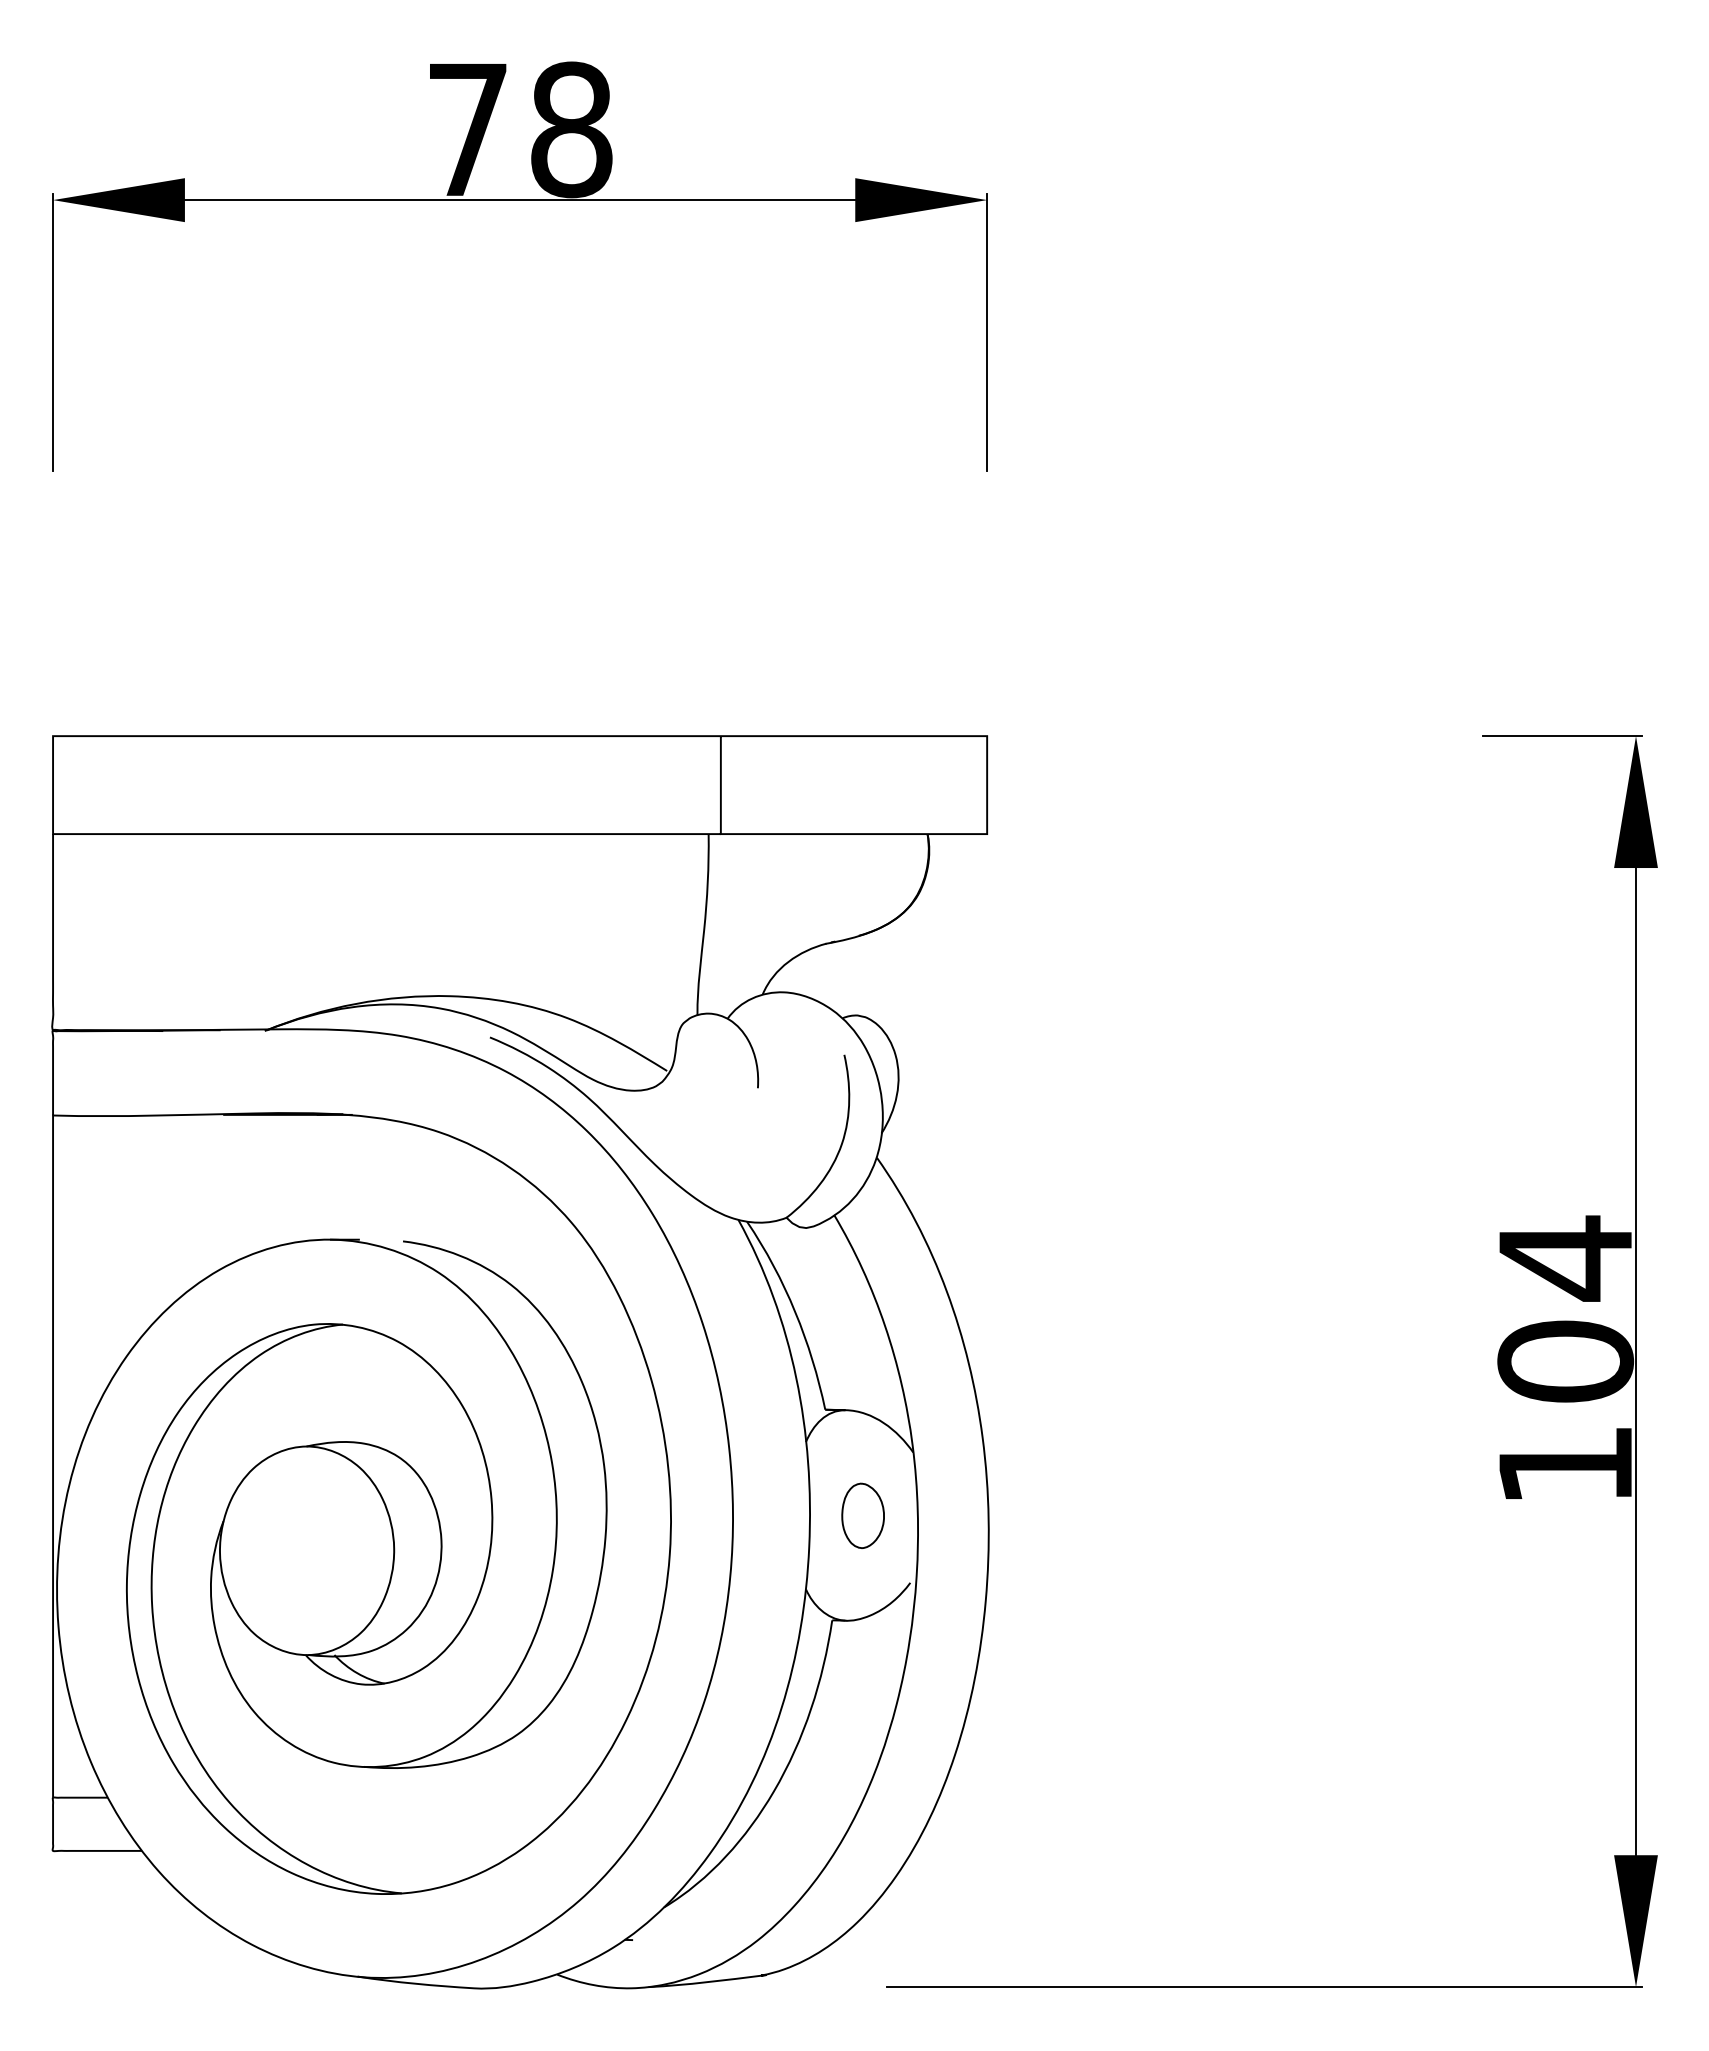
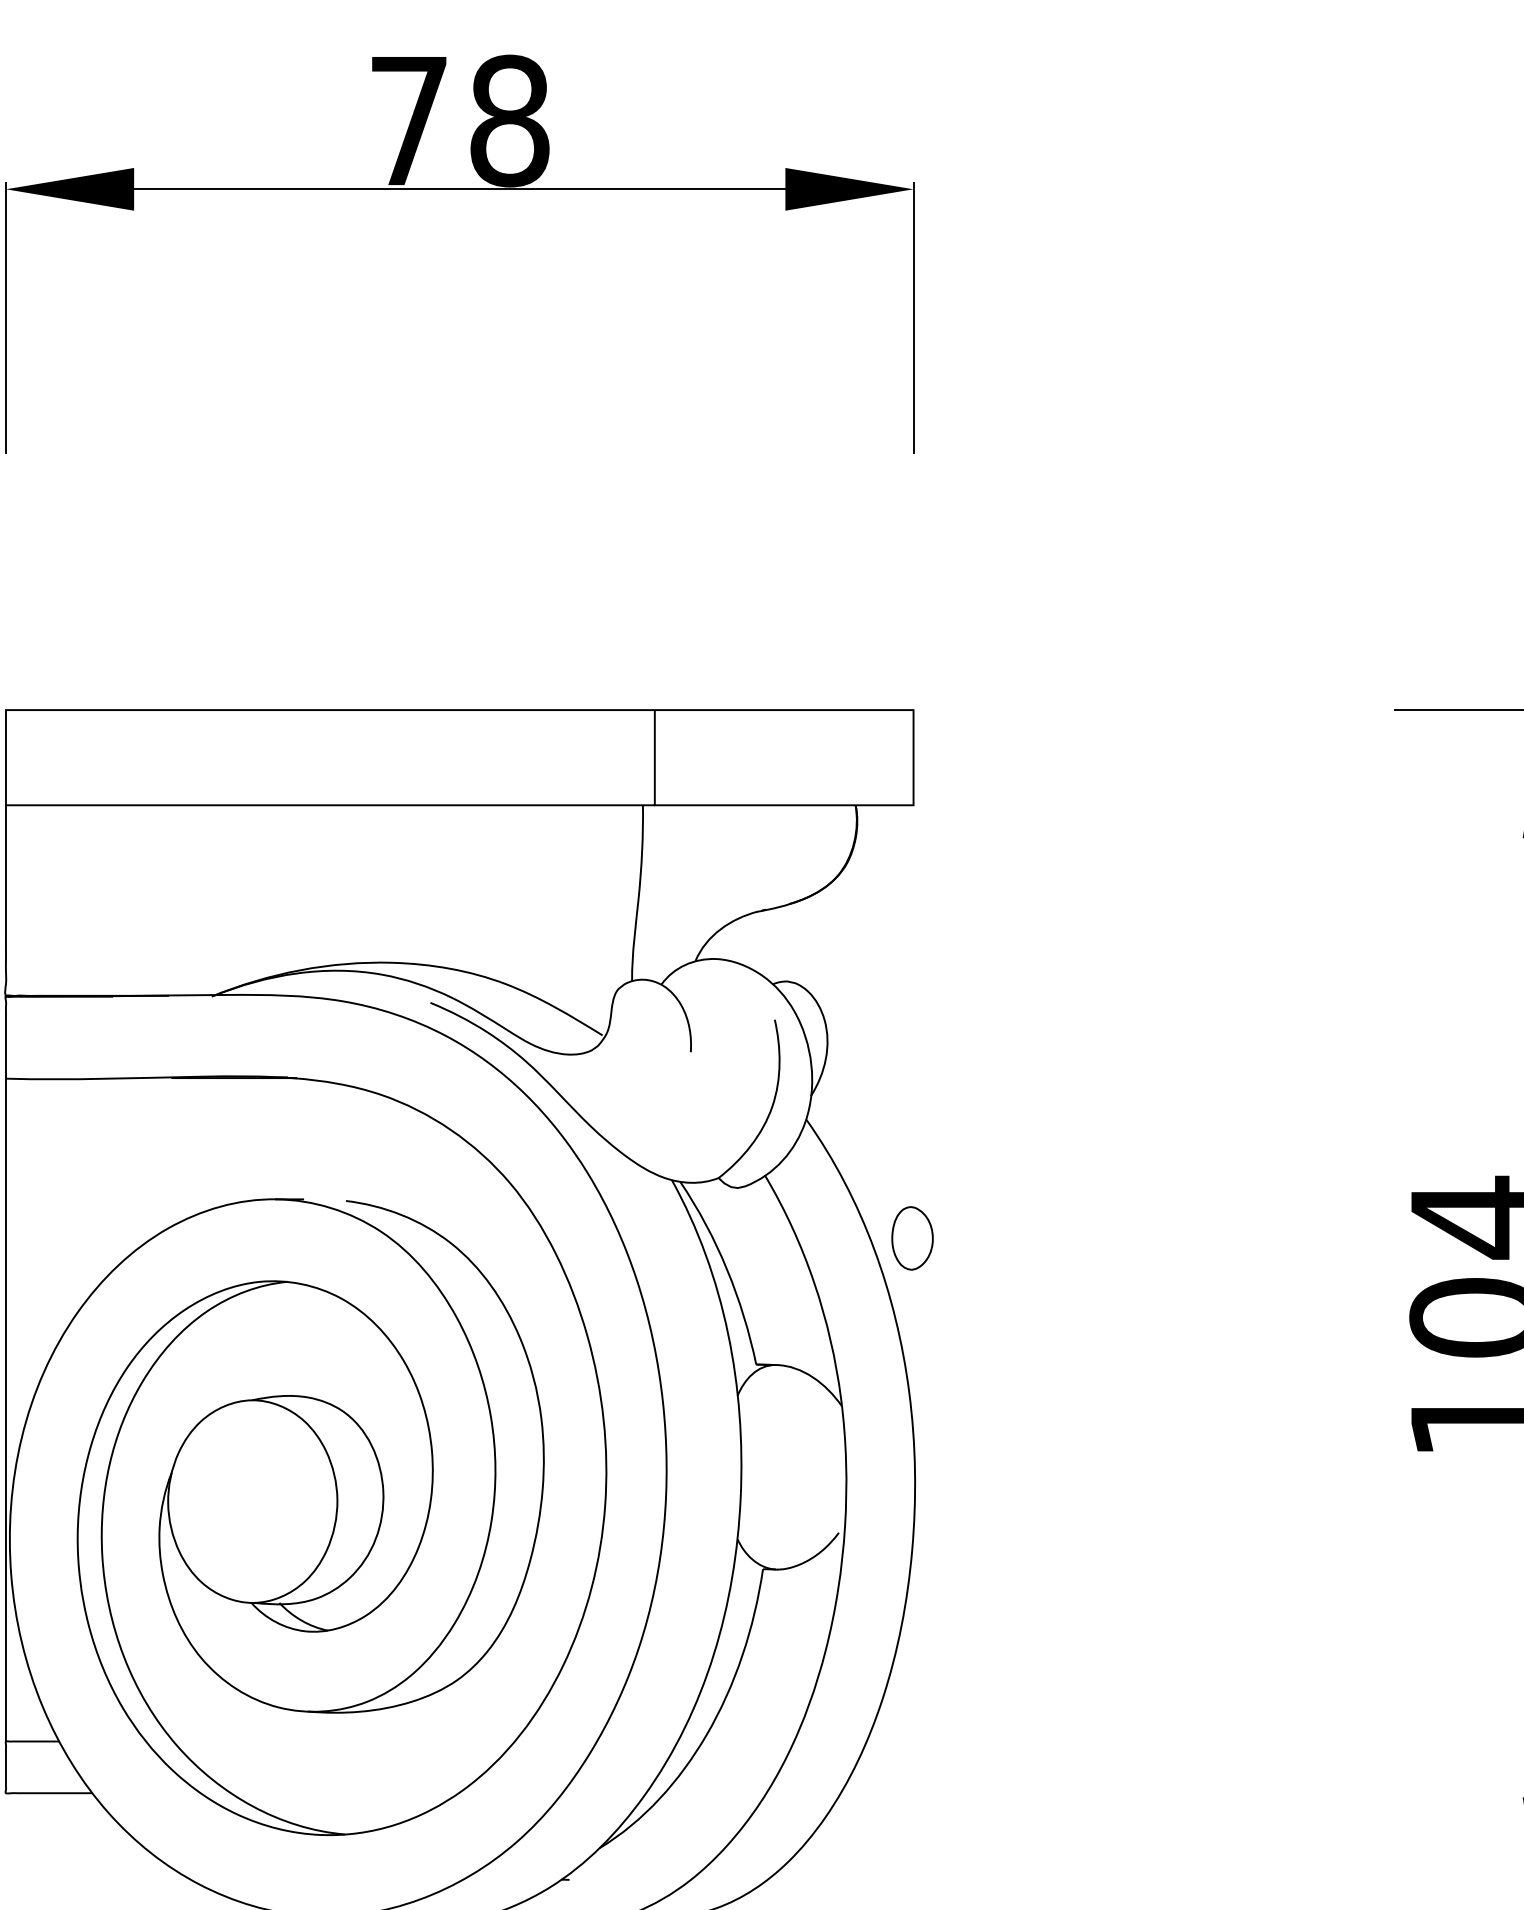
part: (862, 1515) -> (911, 1238), moved

